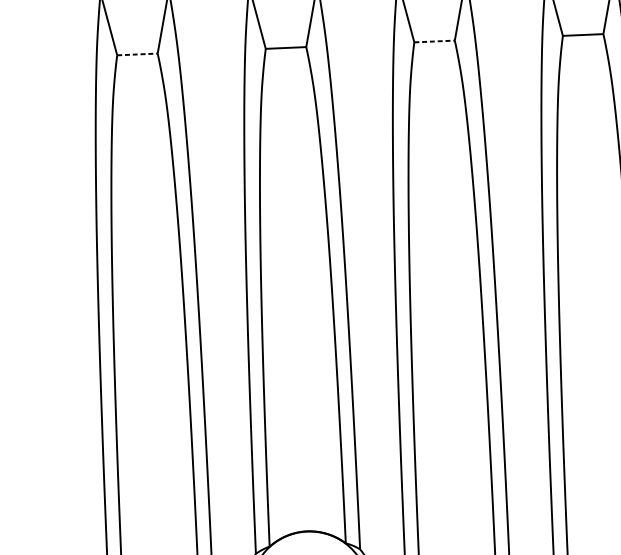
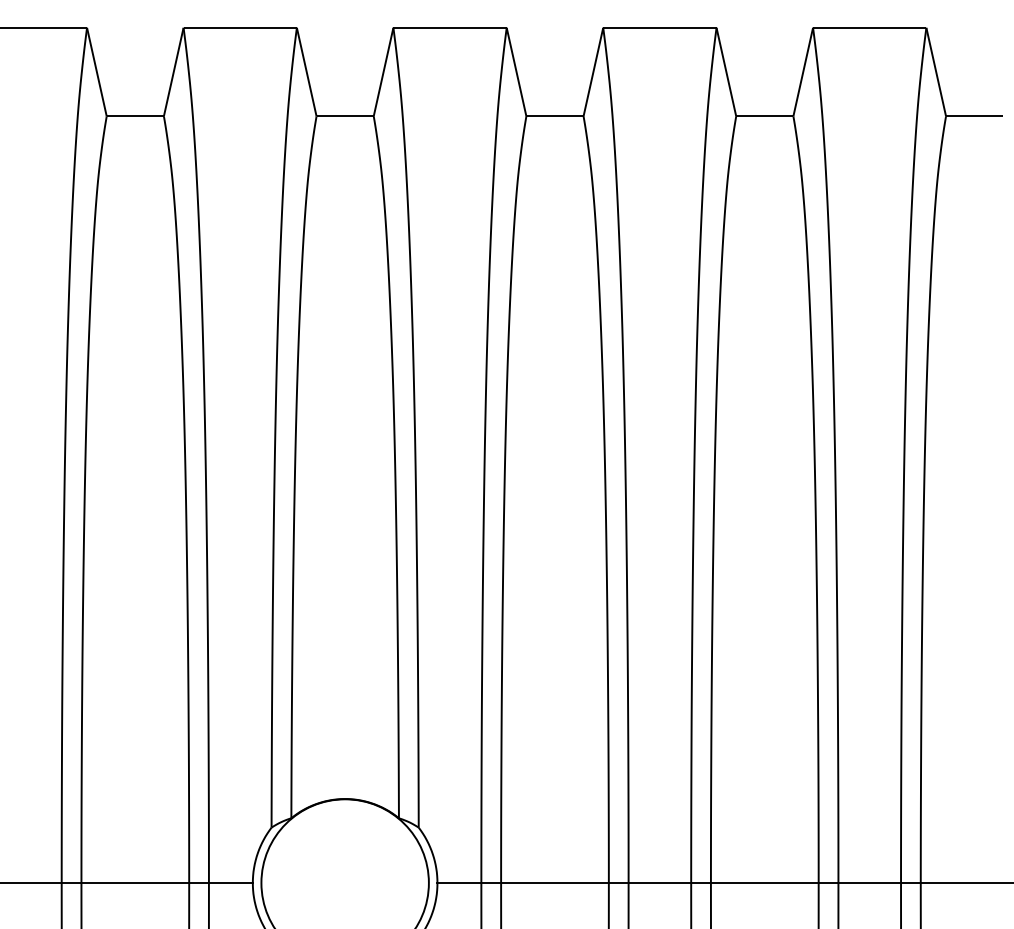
line: (434, 41) -> (555, 116), dashed -> solid
line: (138, 54) -> (136, 116), dashed -> solid

